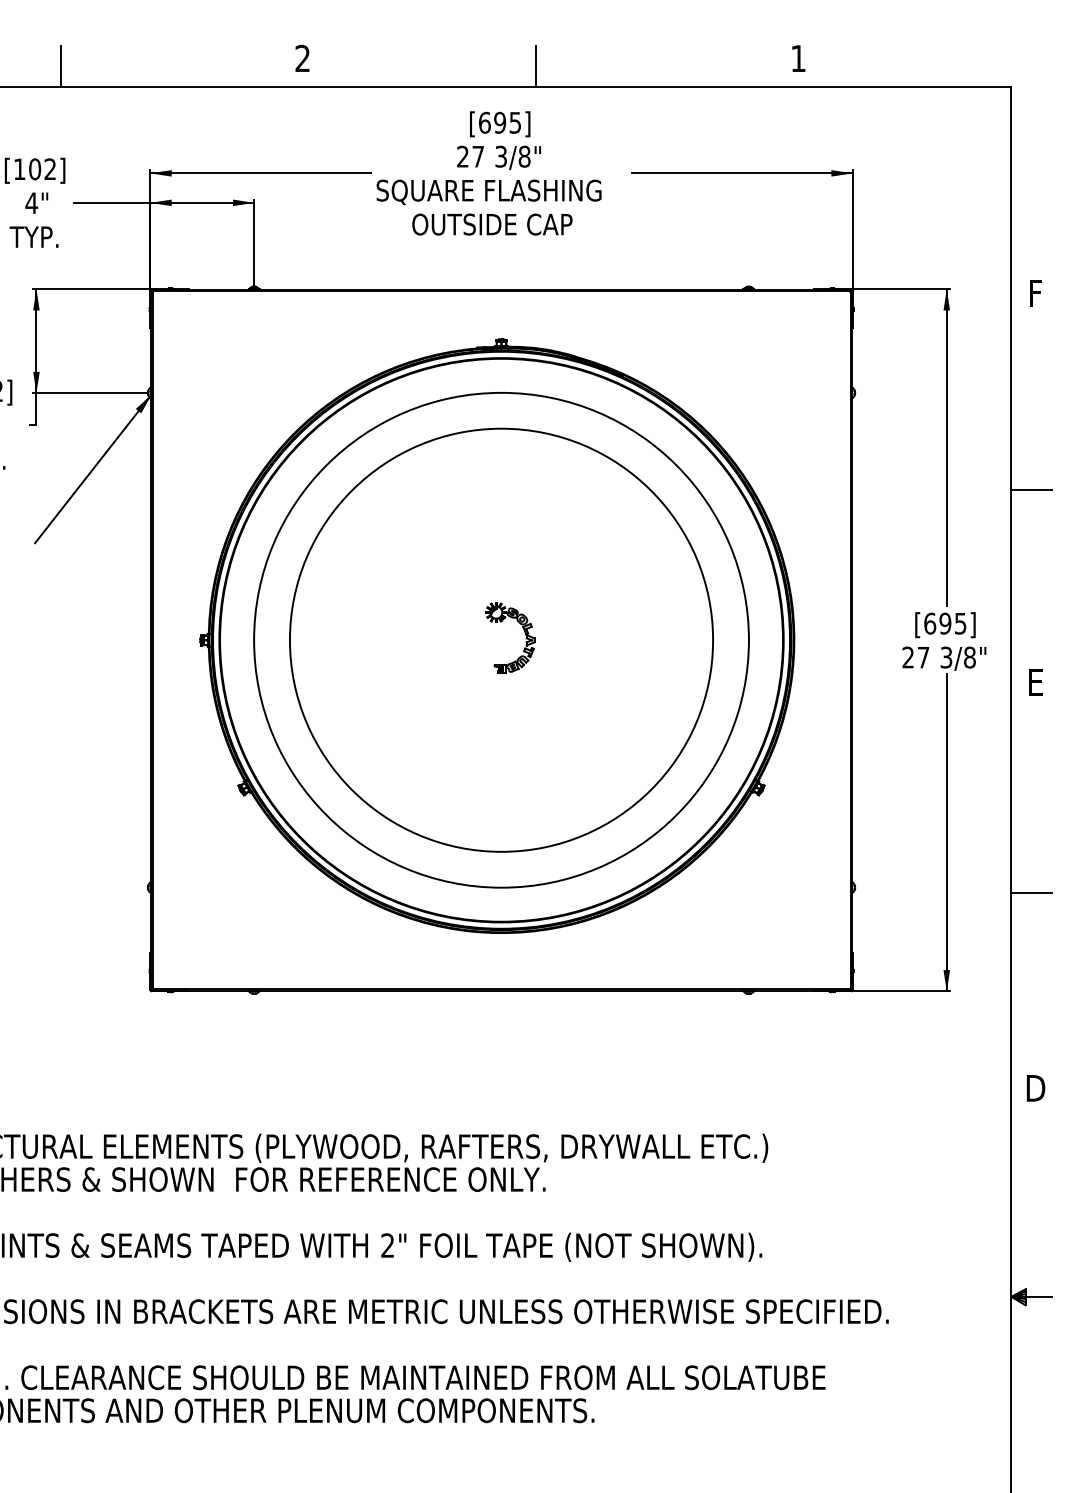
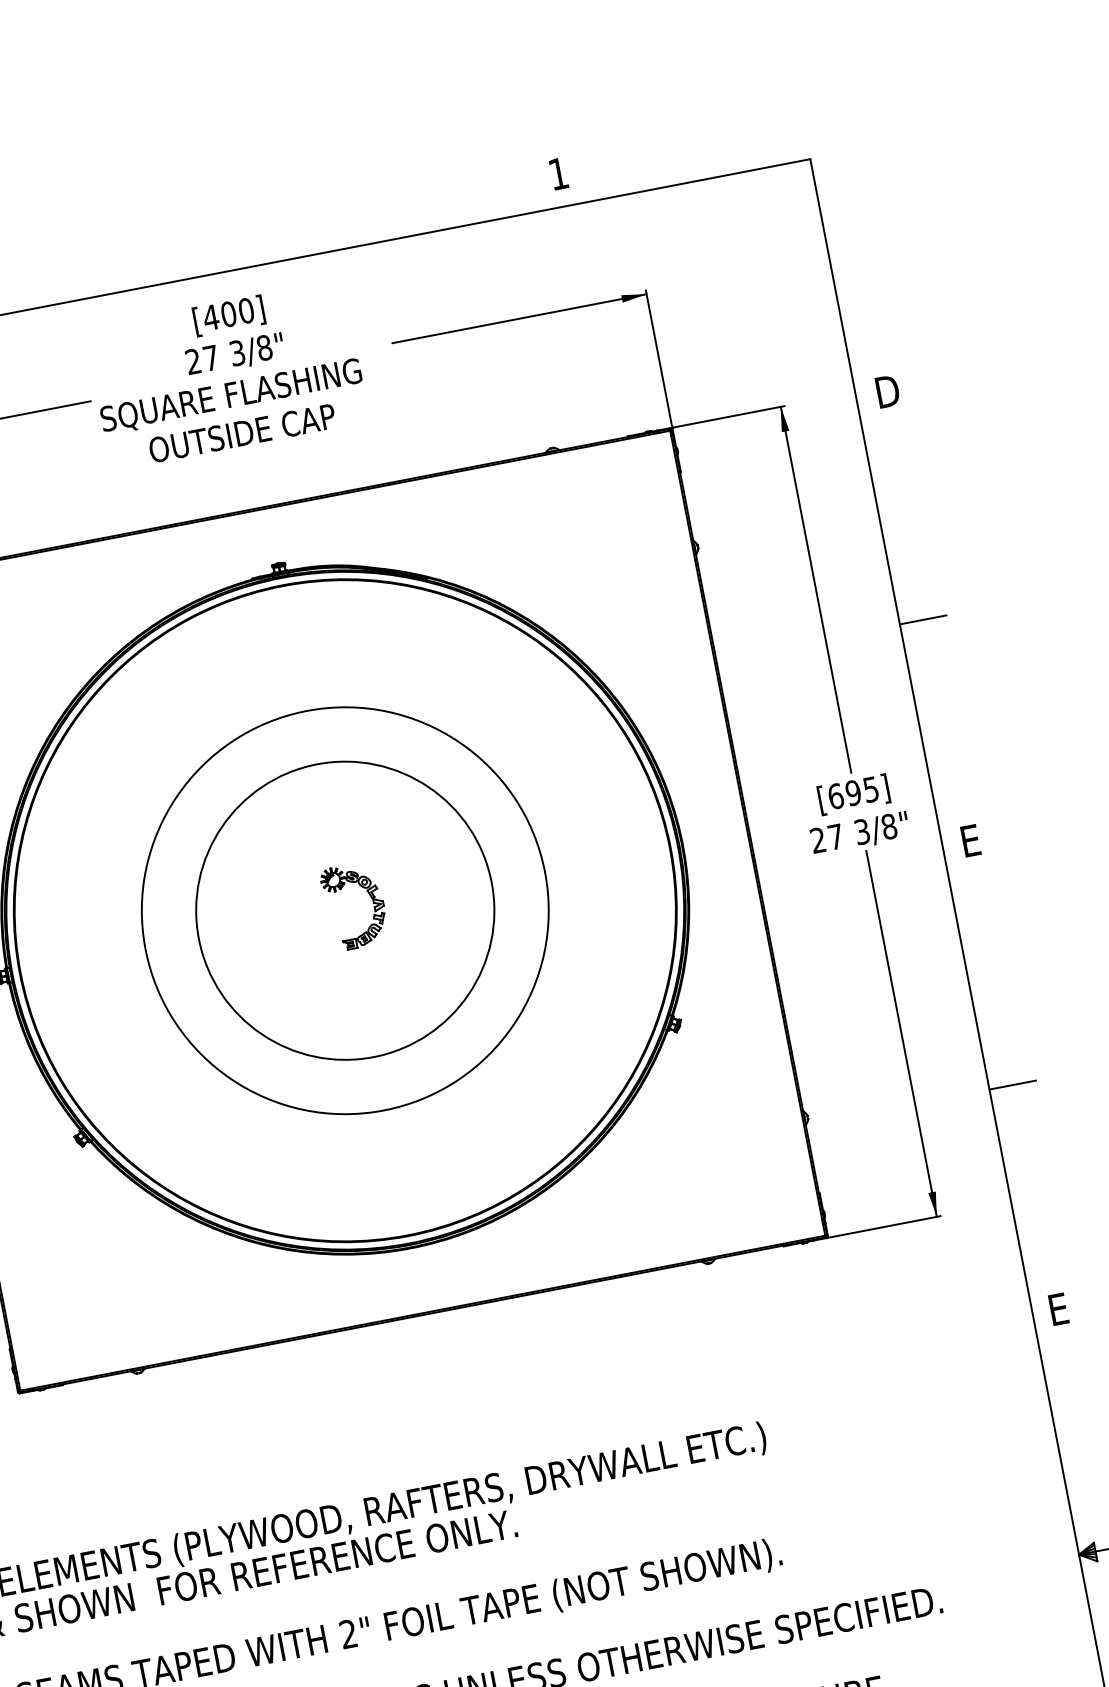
line: (535, 66) -> (257, 241), removed
text: (499, 122) -> (227, 314), [695] -> [400]
text: (1038, 293) -> (887, 391), F -> D
circle: (501, 639) -> (345, 909), size x0.6
circle: (501, 639) -> (345, 909), size x0.7
text: (1035, 1088) -> (1060, 1309), D -> E

